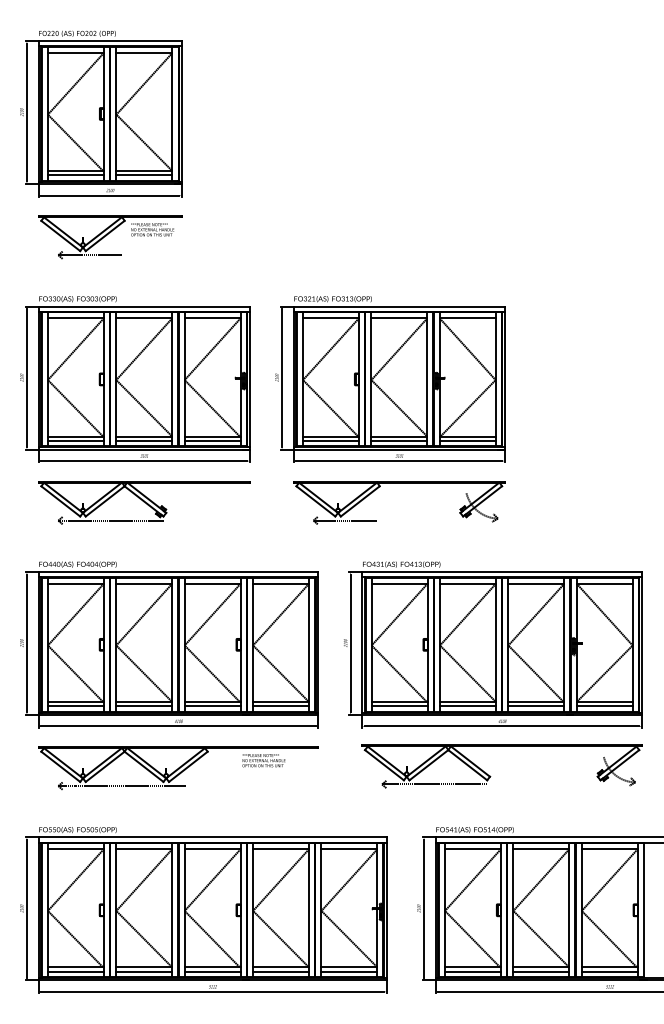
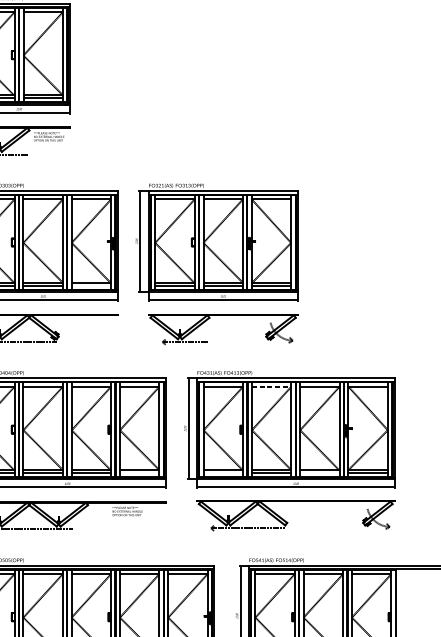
line: (212, 440) -> (91, 285), removed
line: (467, 583) -> (271, 386), solid -> dashed
line: (280, 706) -> (139, 473), removed
line: (399, 706) -> (223, 473), removed
line: (536, 706) -> (320, 473), removed

